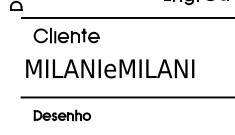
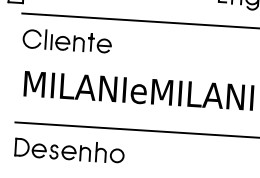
part: (66, 35) -> (67, 40), moved
part: (62, 115) -> (69, 150), size x1.43

